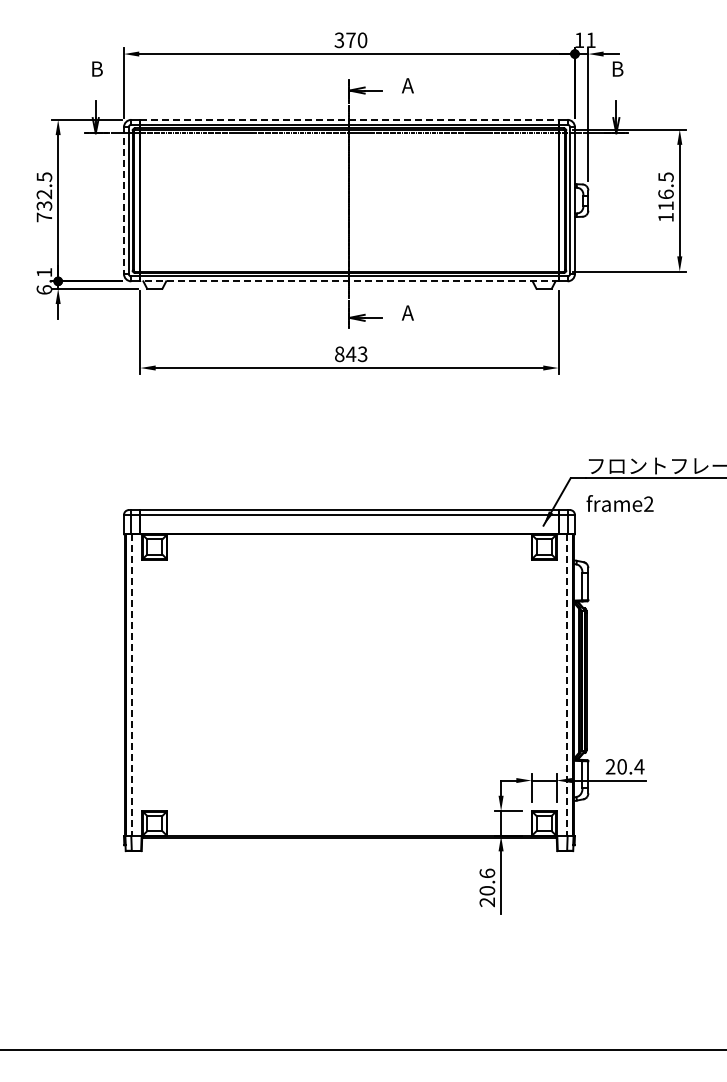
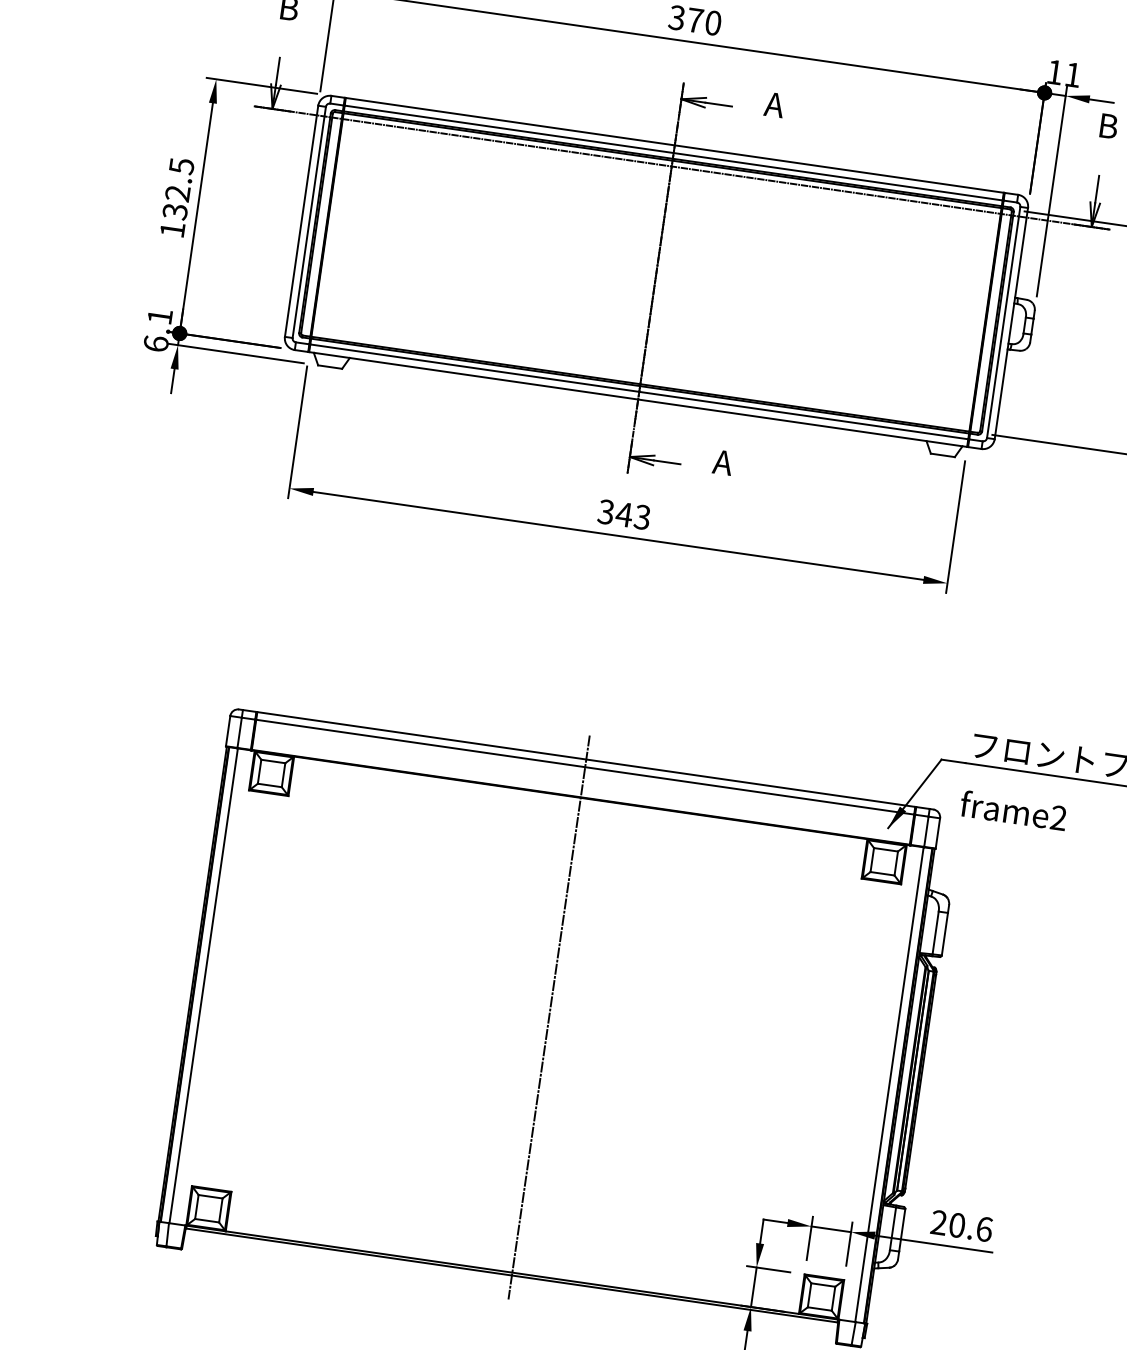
line: (349, 119) -> (674, 144), dashed -> solid
line: (123, 201) -> (300, 222), dashed -> solid
text: (43, 217) -> (171, 229), 732.5 -> 132.5
line: (348, 281) -> (636, 399), dashed -> solid
text: (339, 353) -> (606, 510), 843 -> 343
line: (349, 673) -> (549, 1016), added
line: (131, 685) -> (203, 986), dashed -> solid
line: (567, 685) -> (889, 1085), dashed -> solid
text: (639, 766) -> (984, 1228), 20.4 -> 20.6

